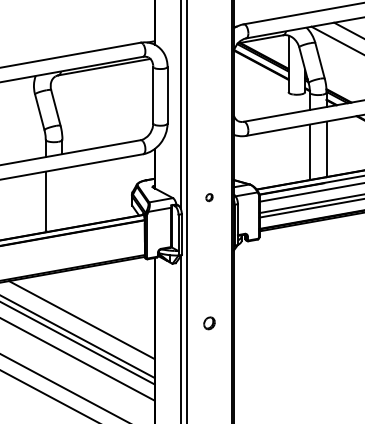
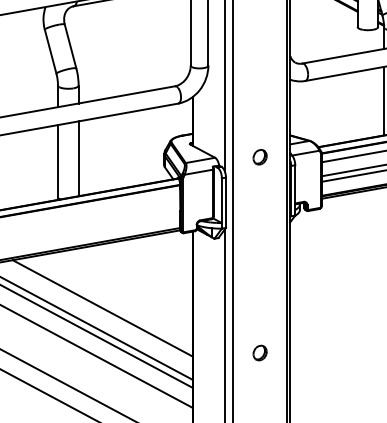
part: (209, 197) -> (260, 157), size x1.67
line: (62, 198) -> (78, 158), added
part: (209, 323) -> (260, 353), moved

